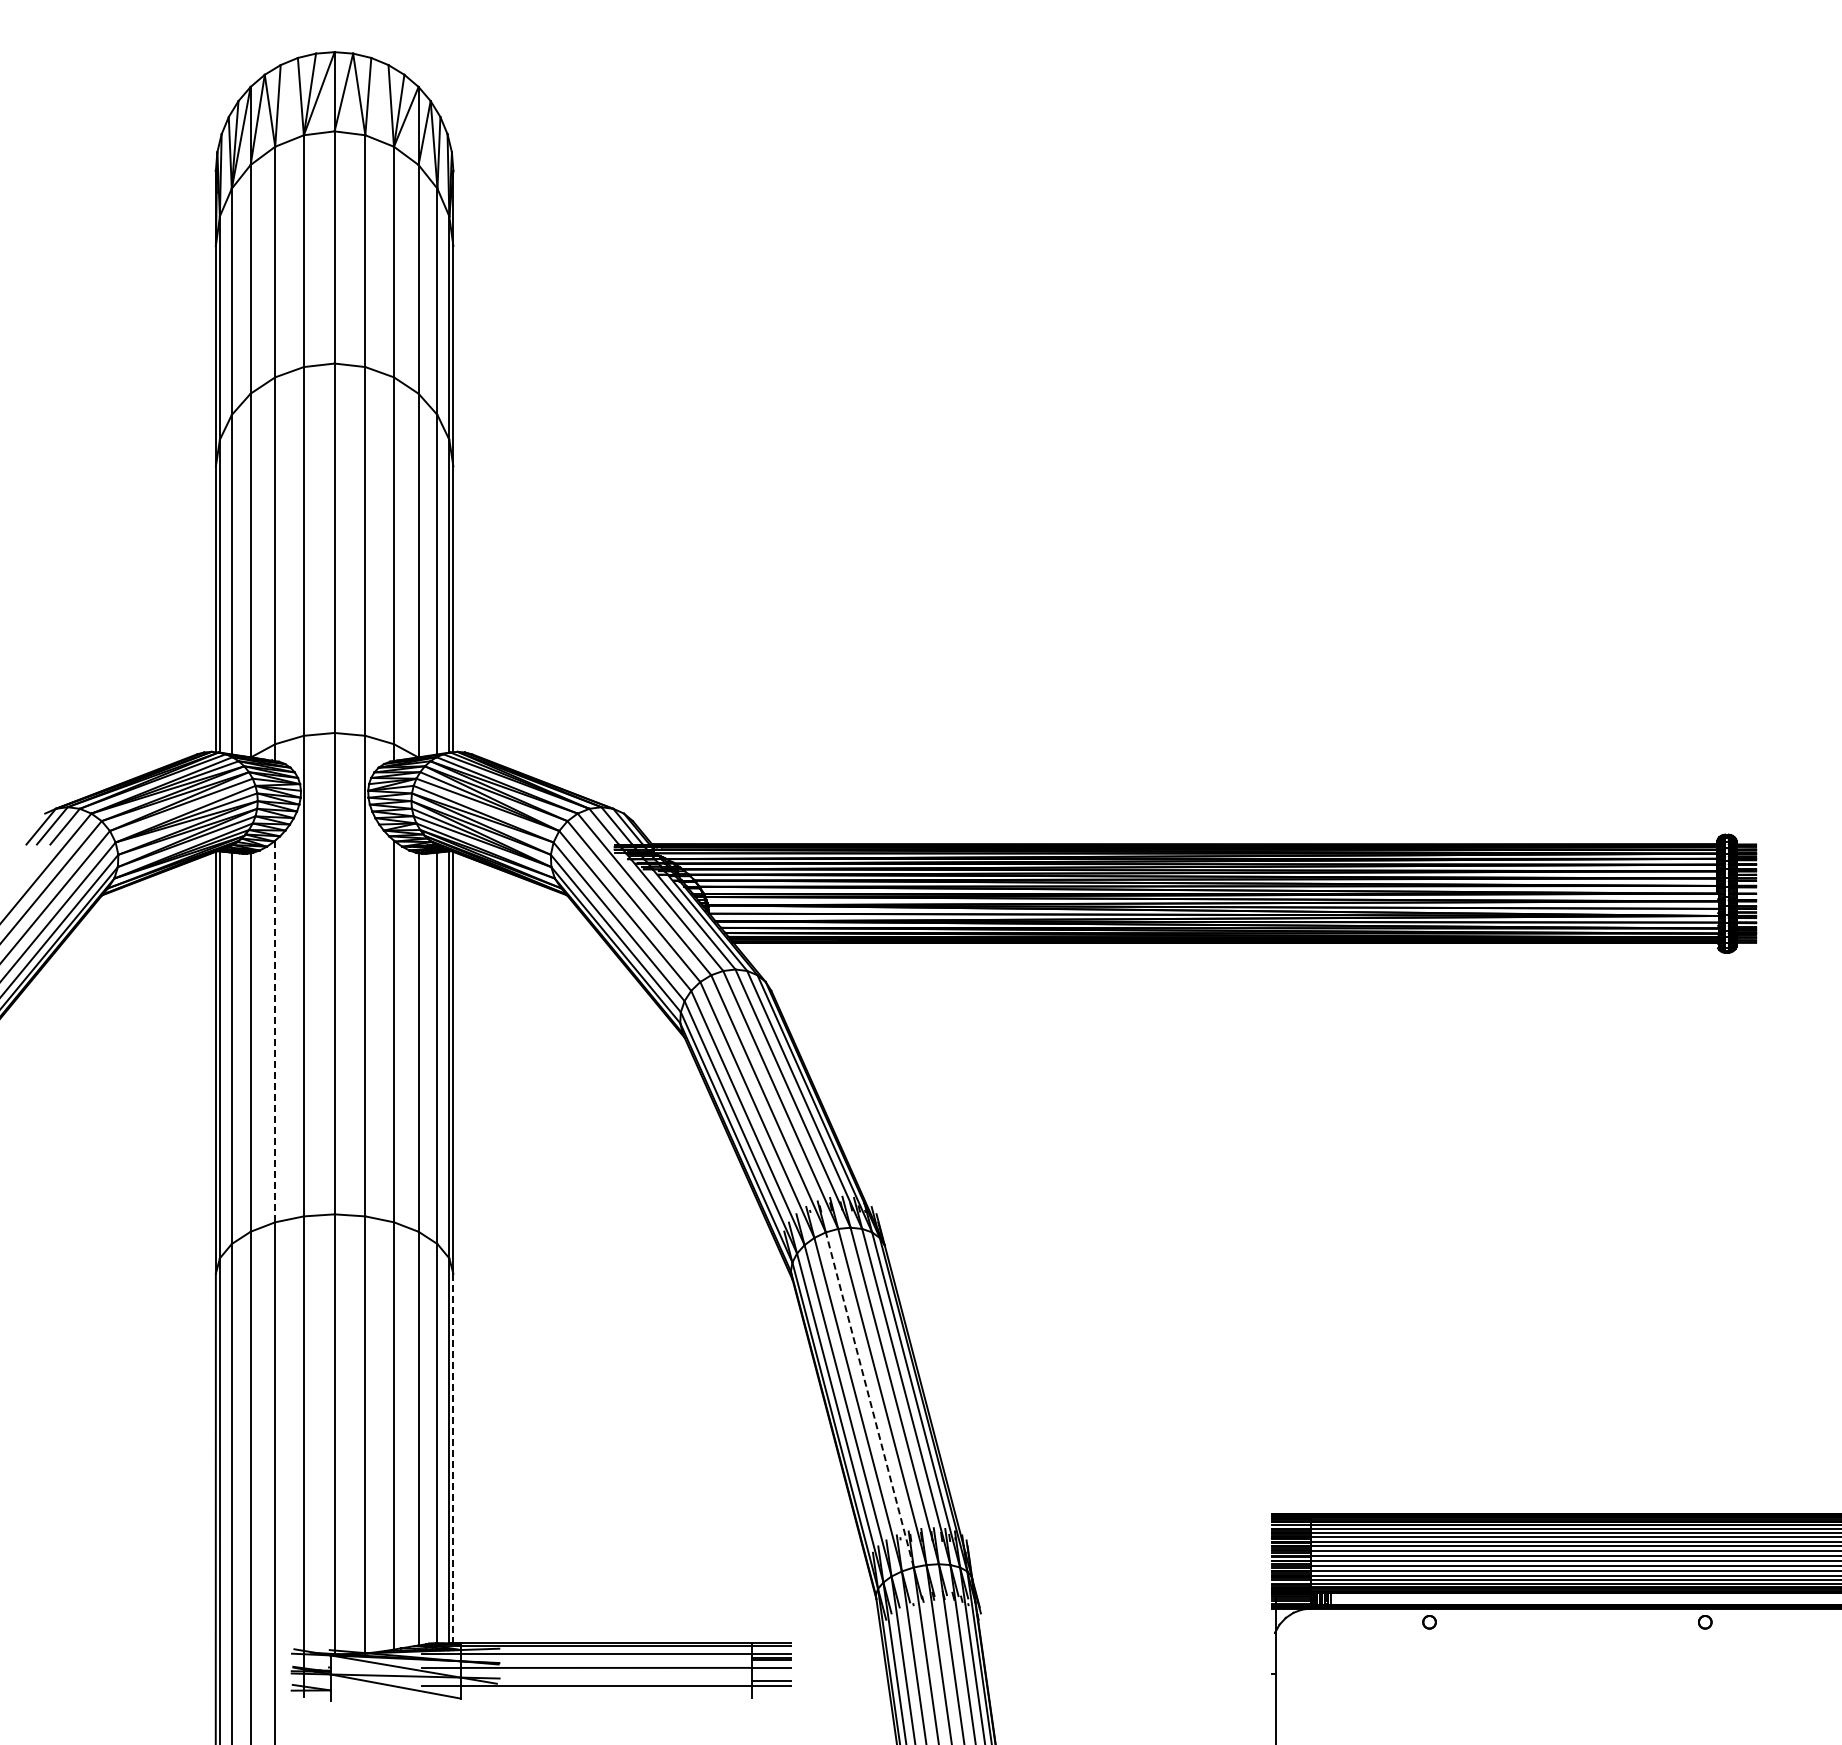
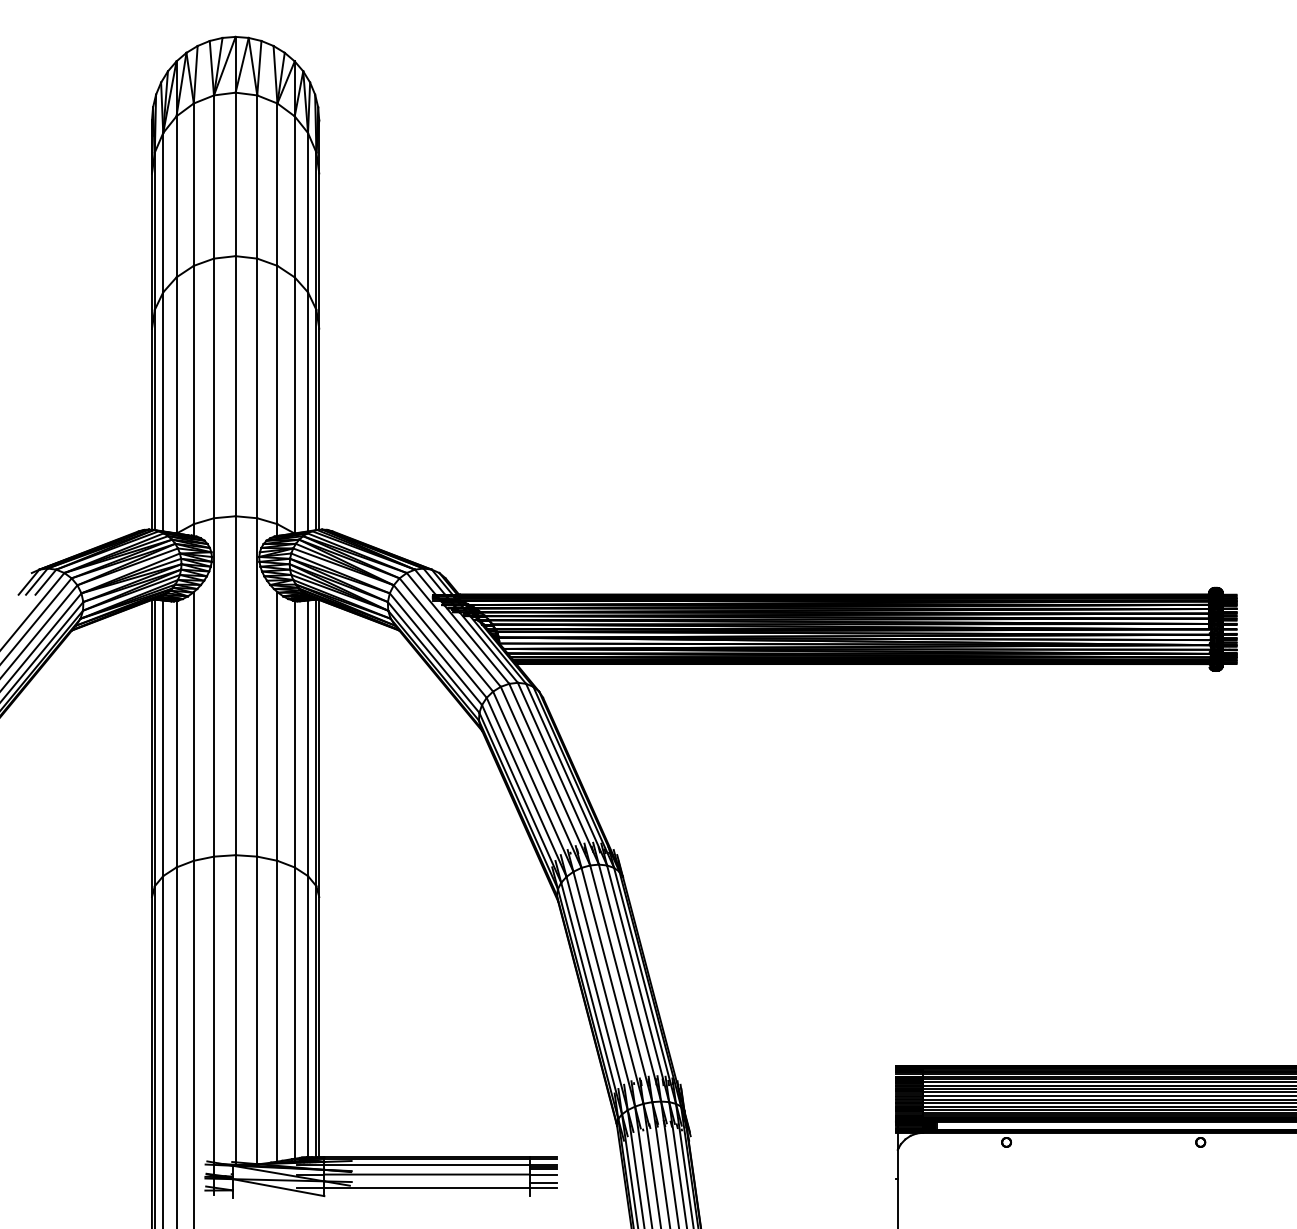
line: (275, 1031) -> (194, 726), dashed -> solid
line: (869, 1399) -> (612, 985), dashed -> solid
line: (453, 1458) -> (319, 1027), dashed -> solid

